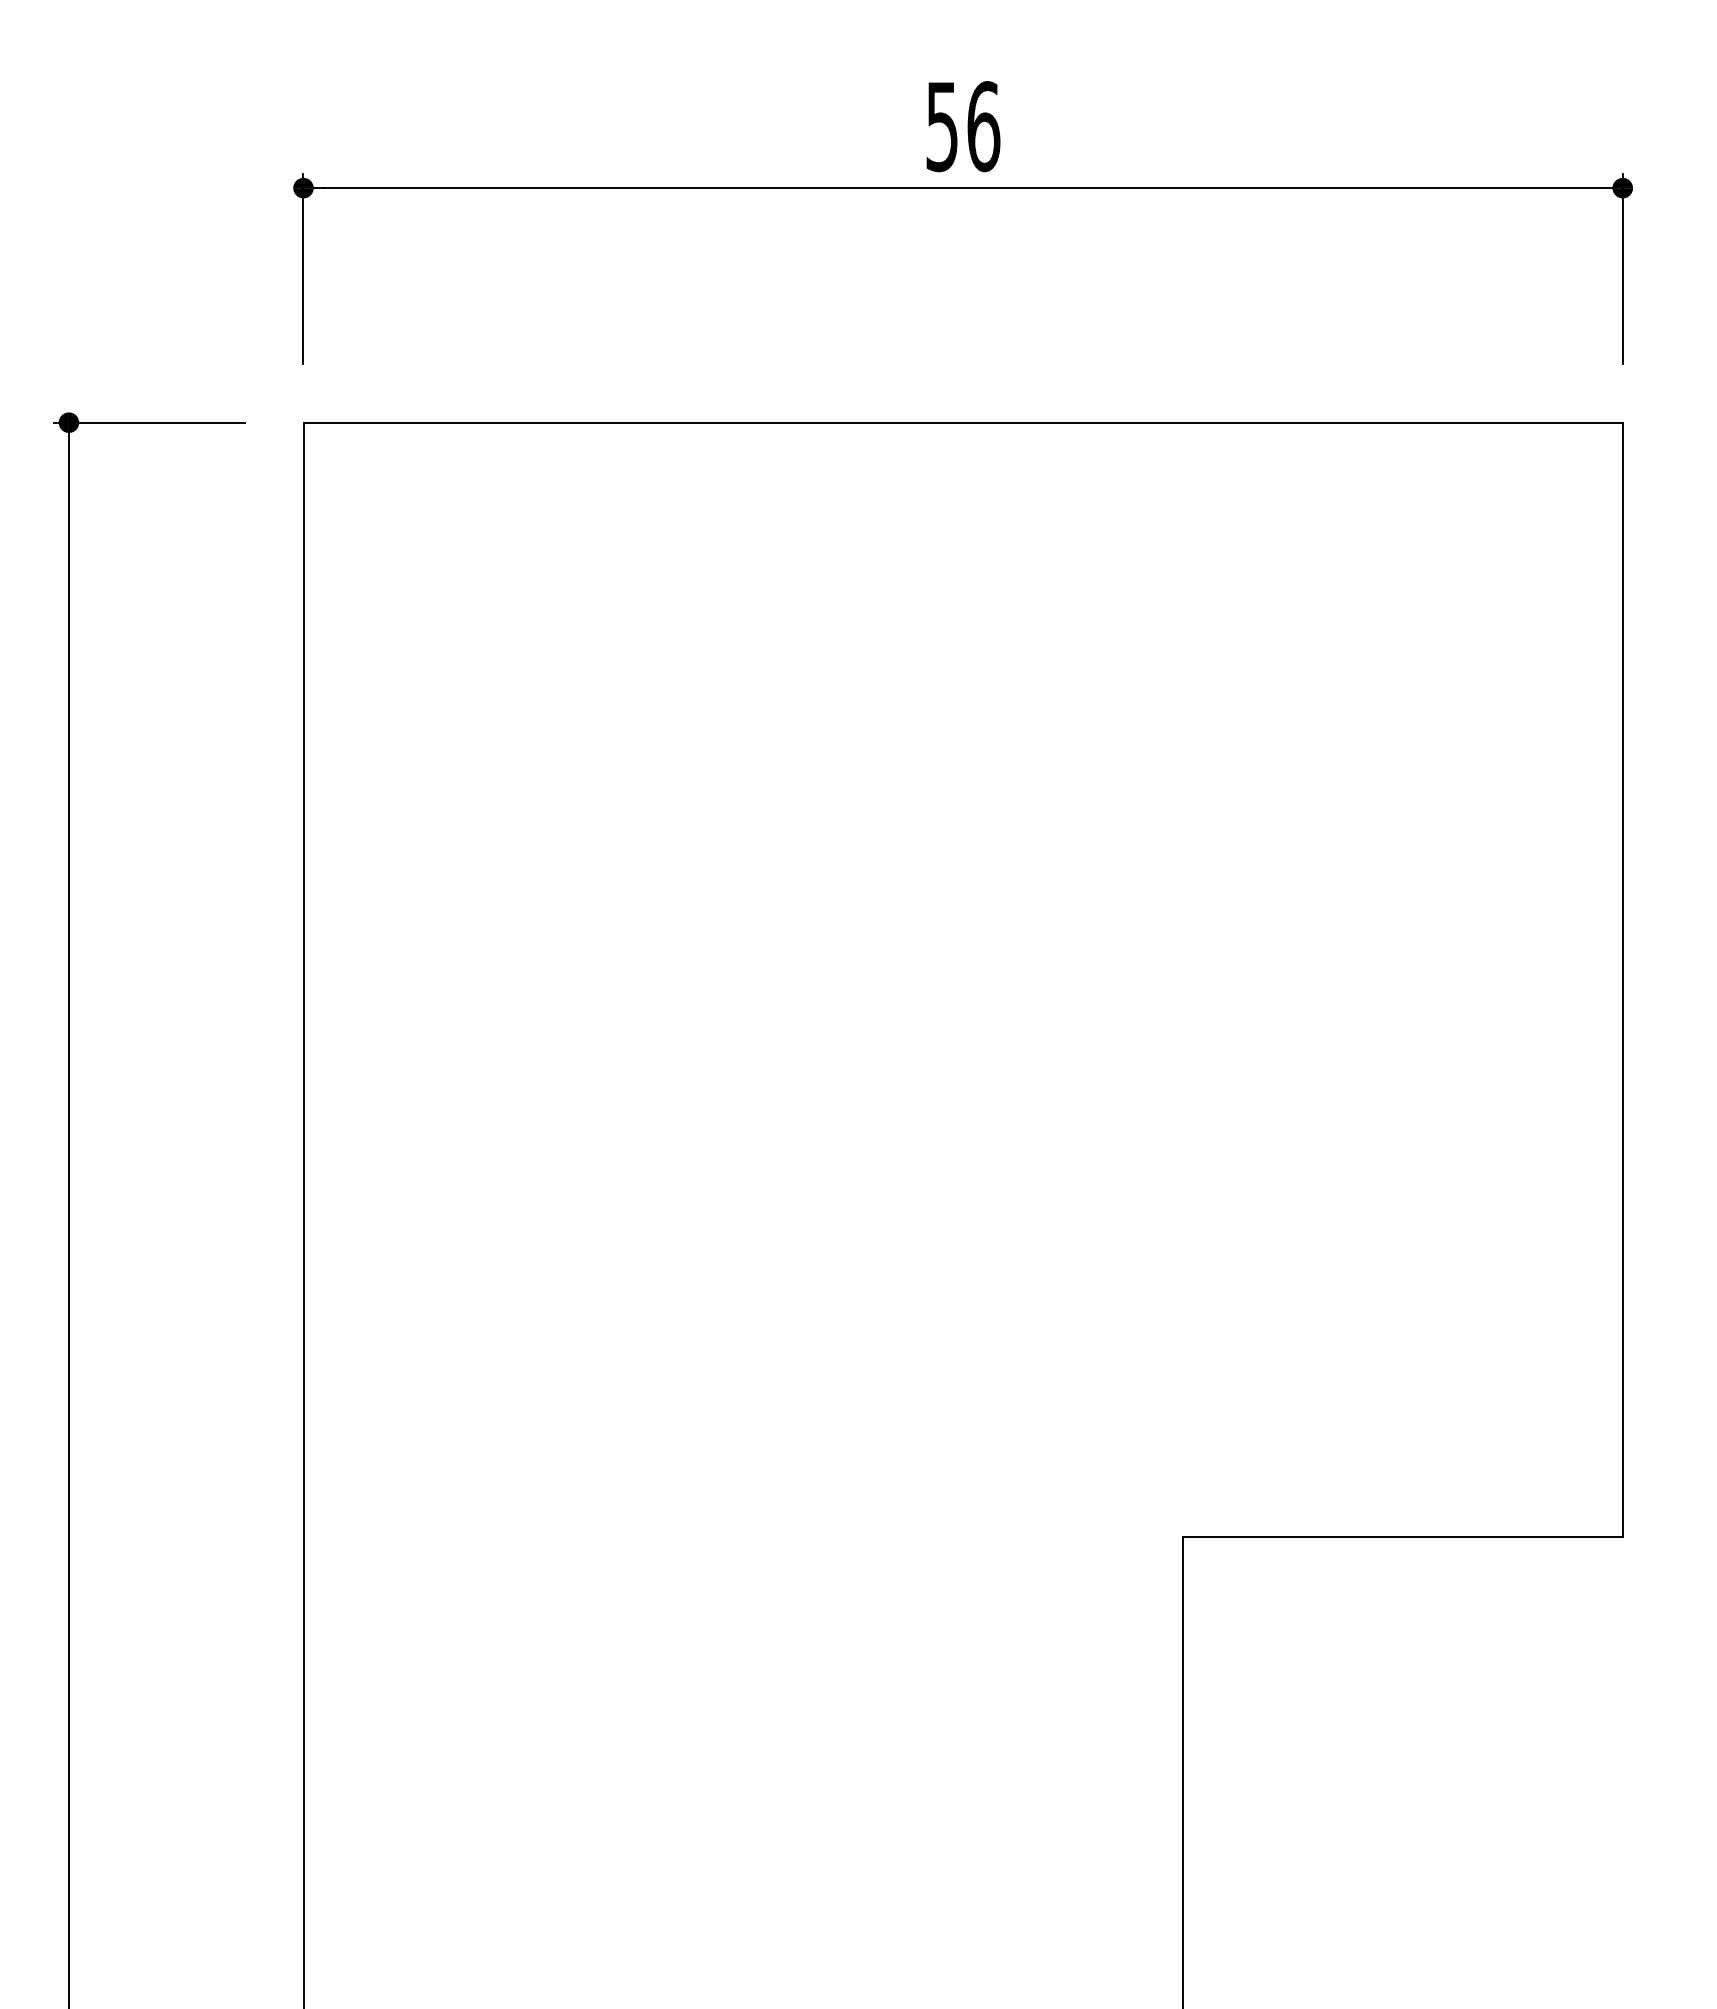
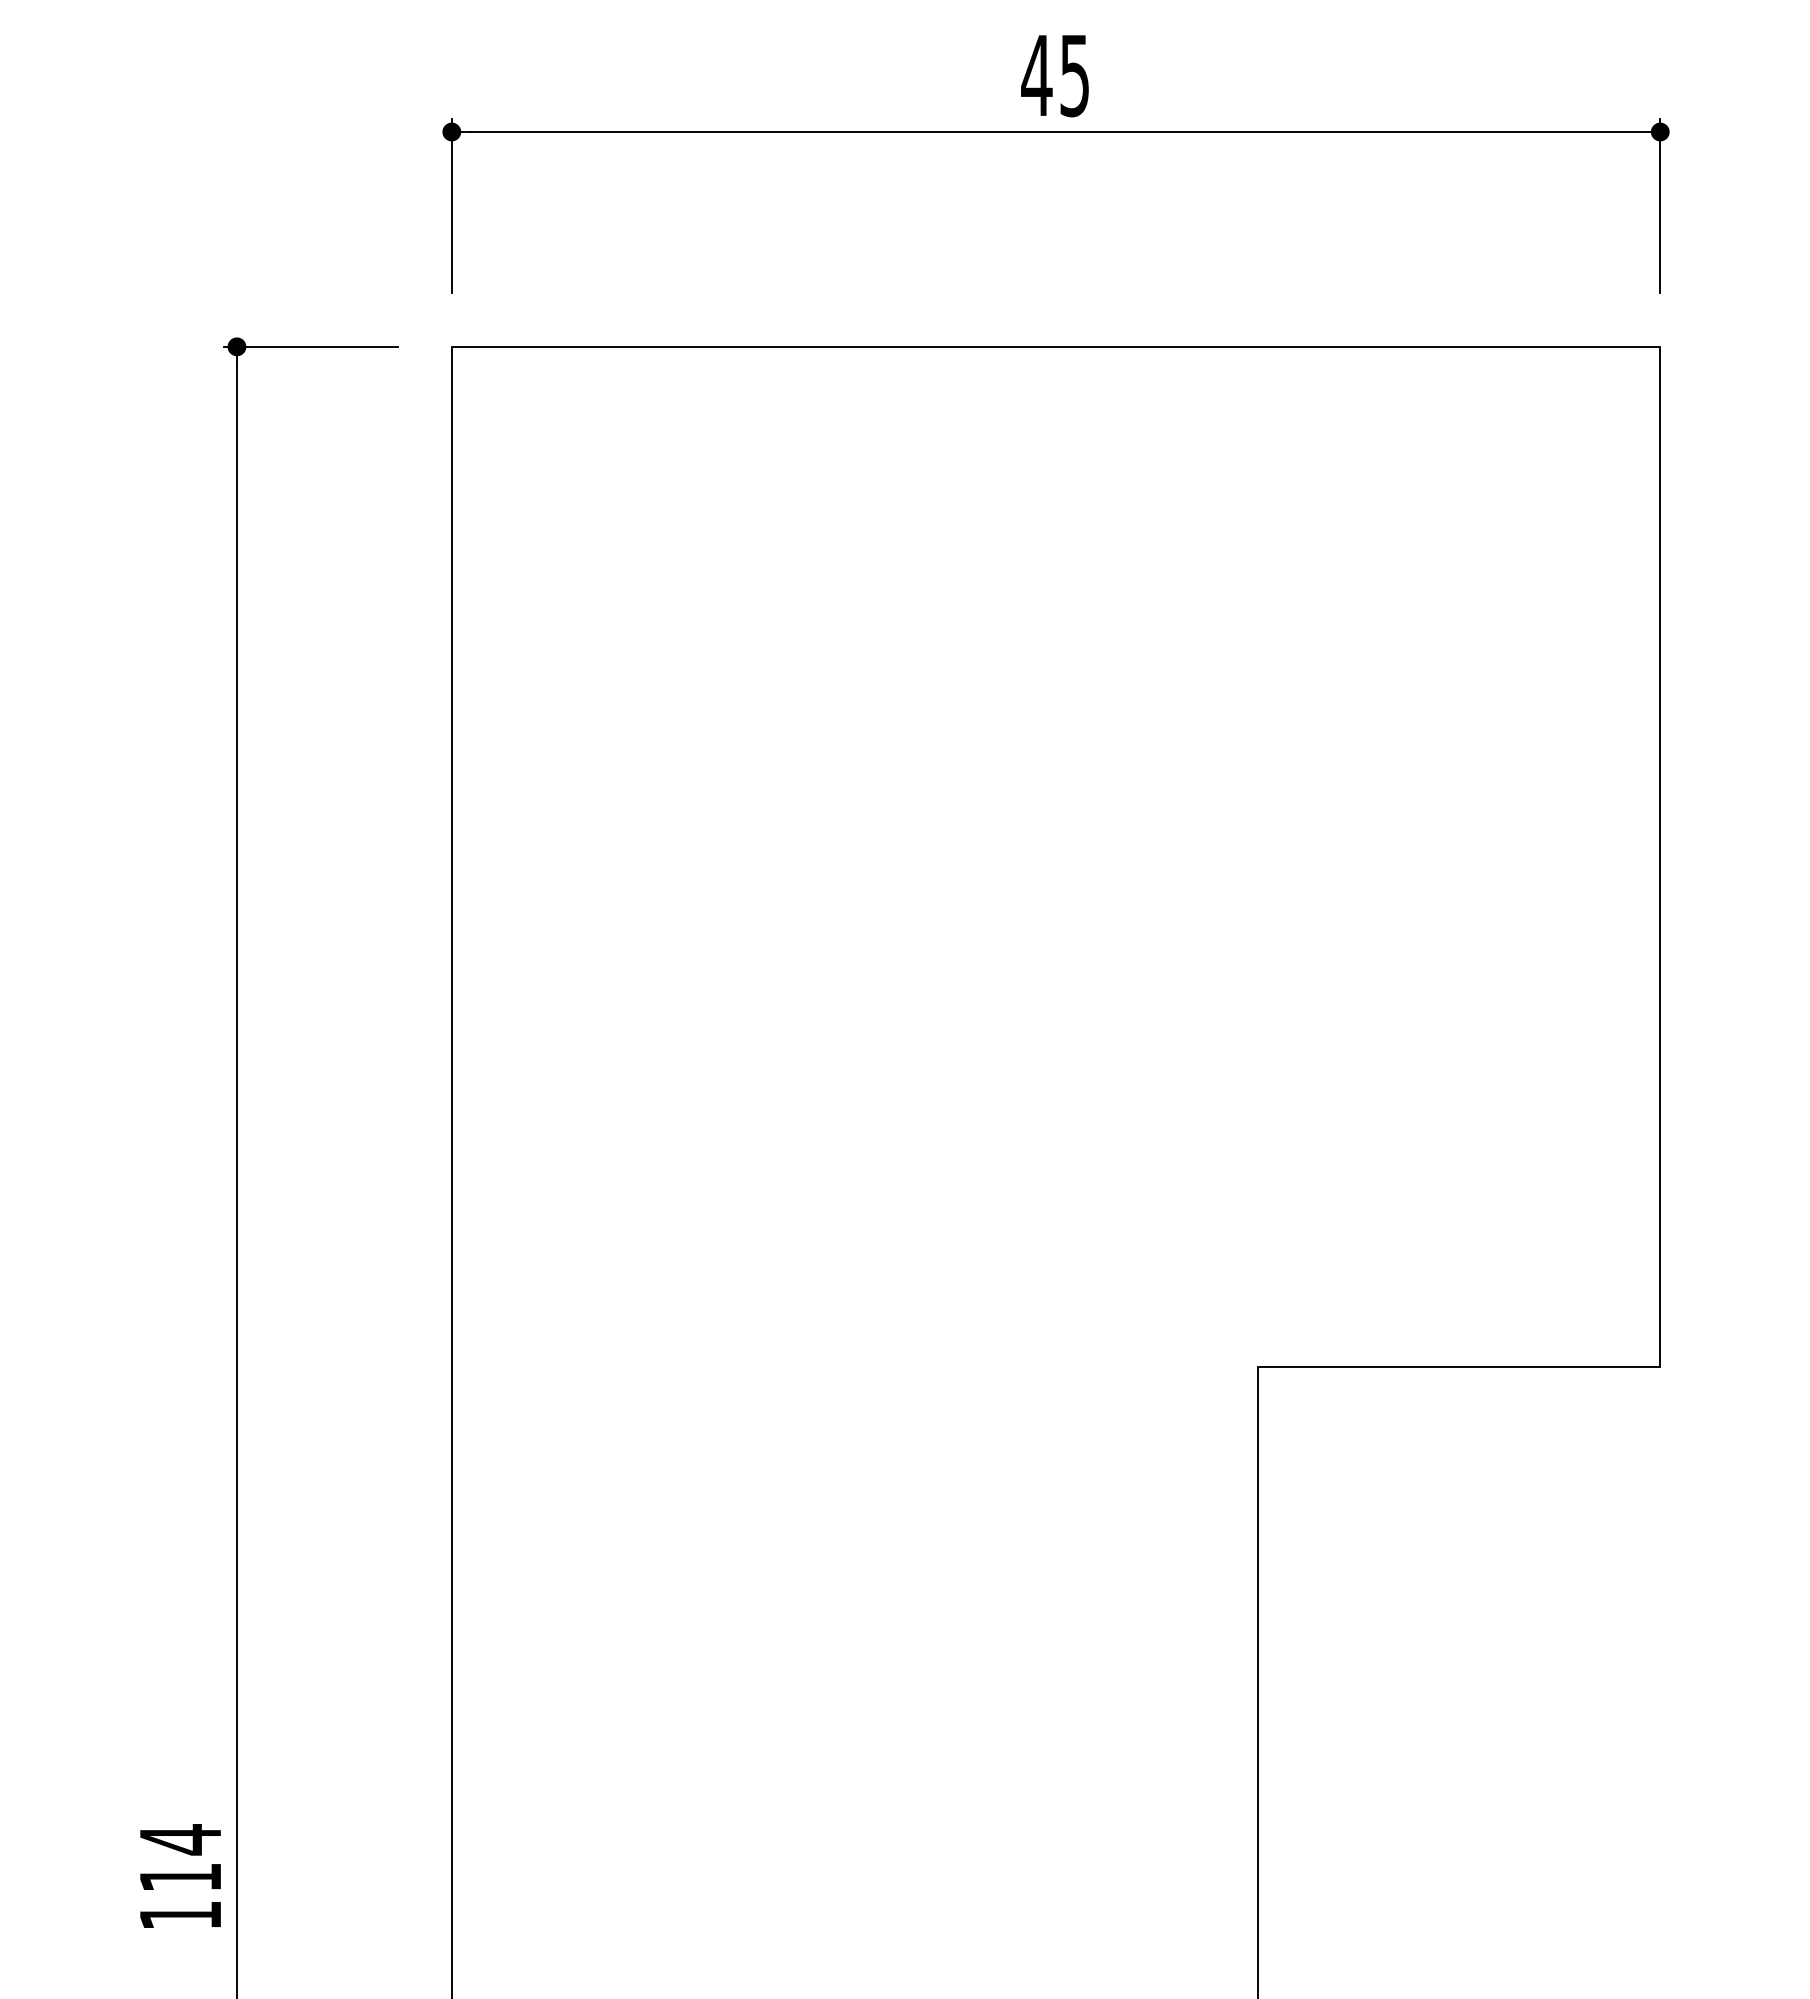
text: (962, 126) -> (1055, 75), 56 -> 45

